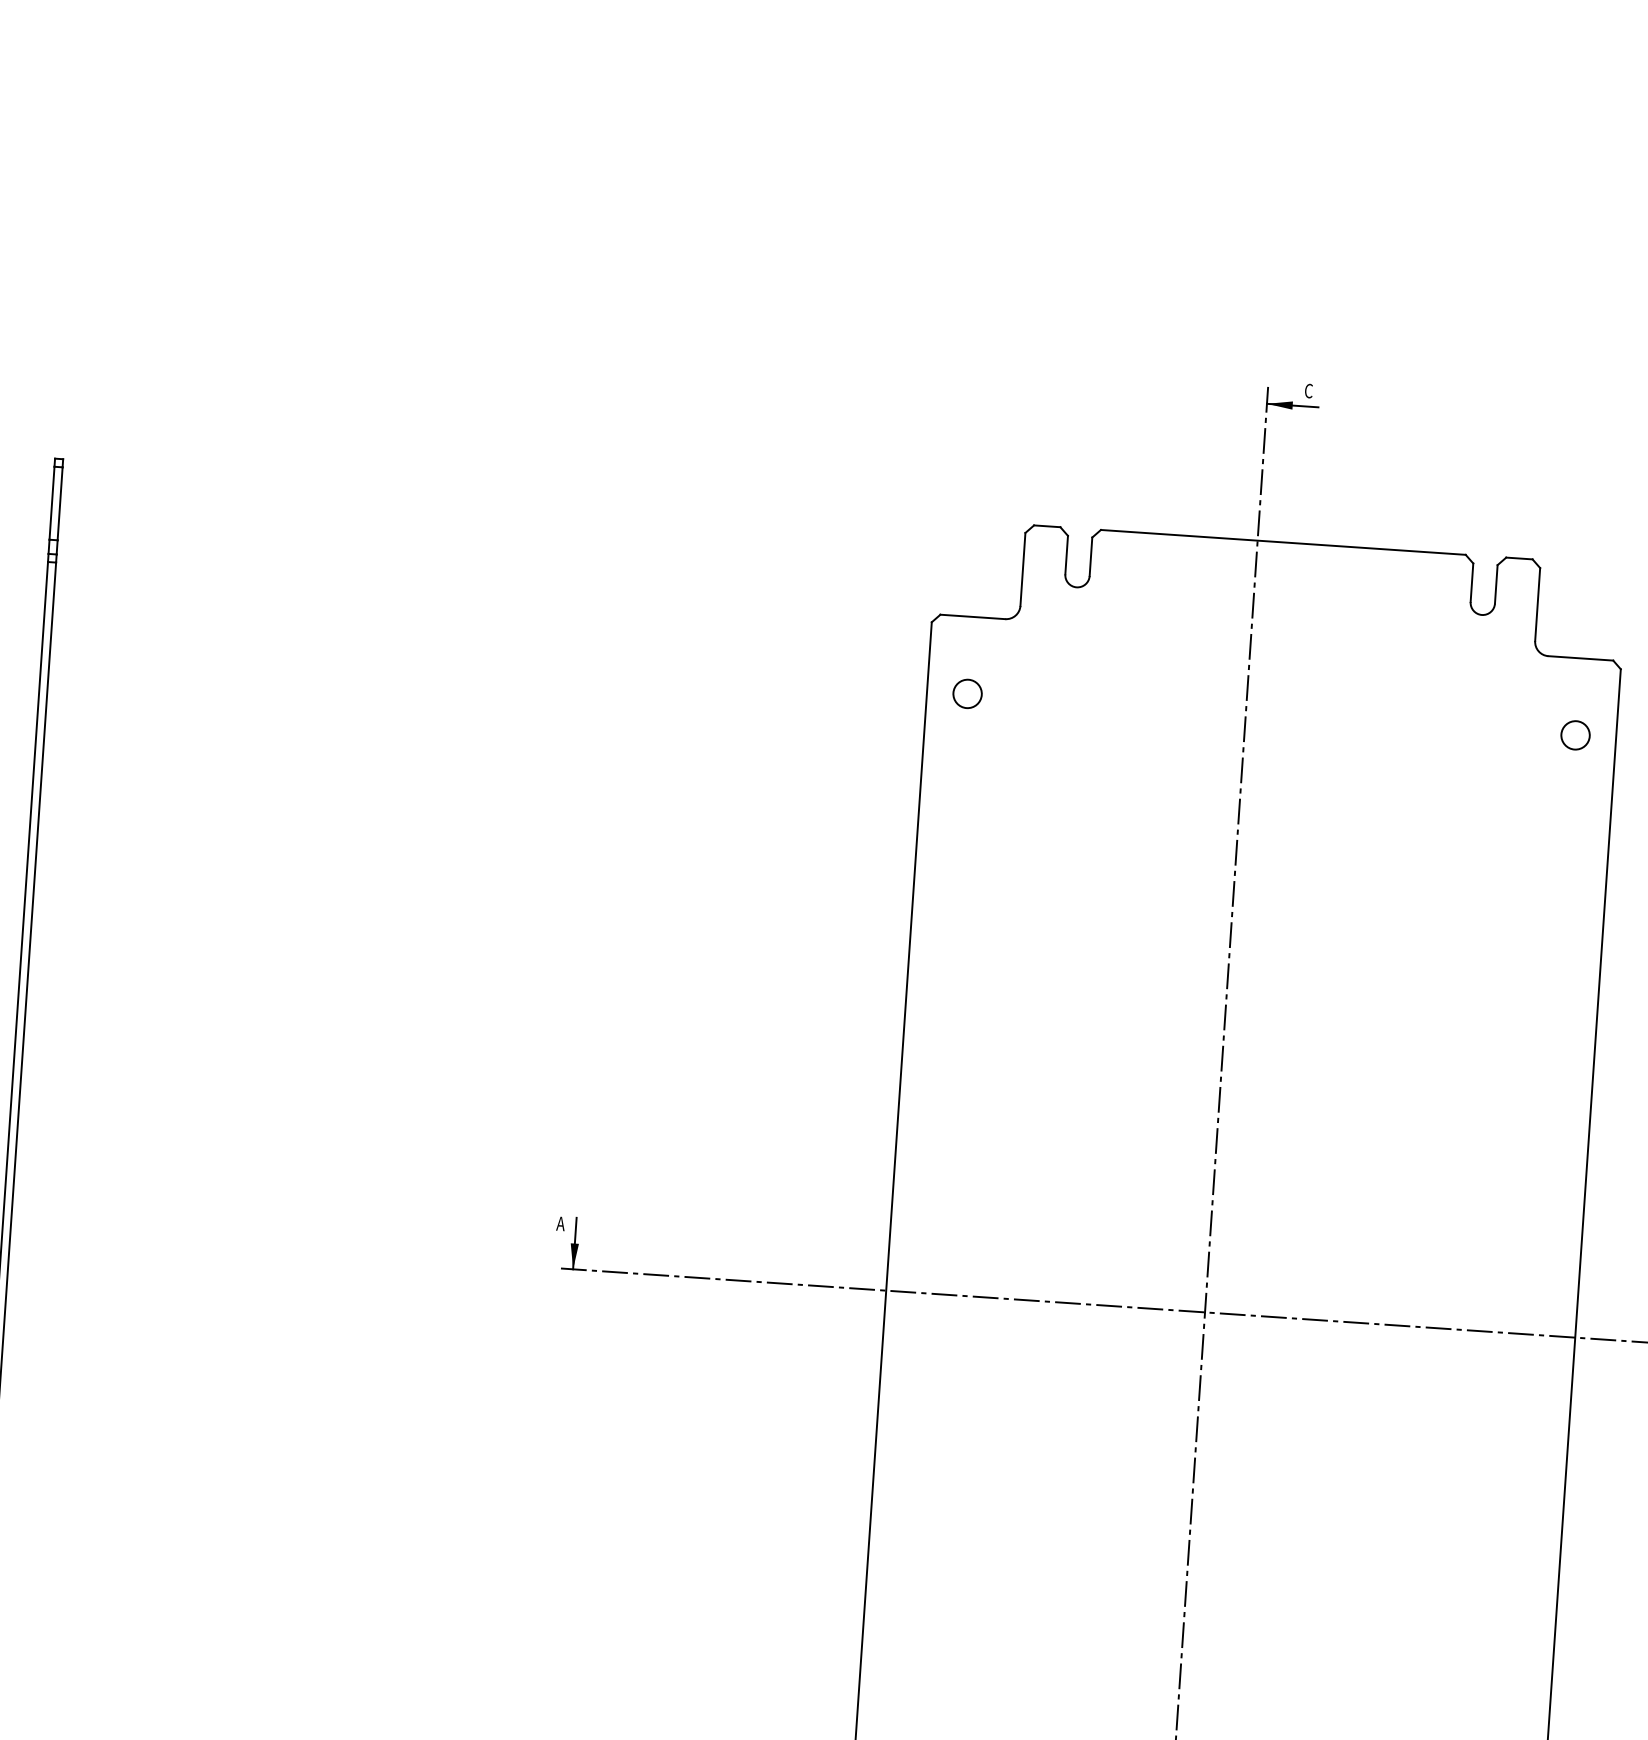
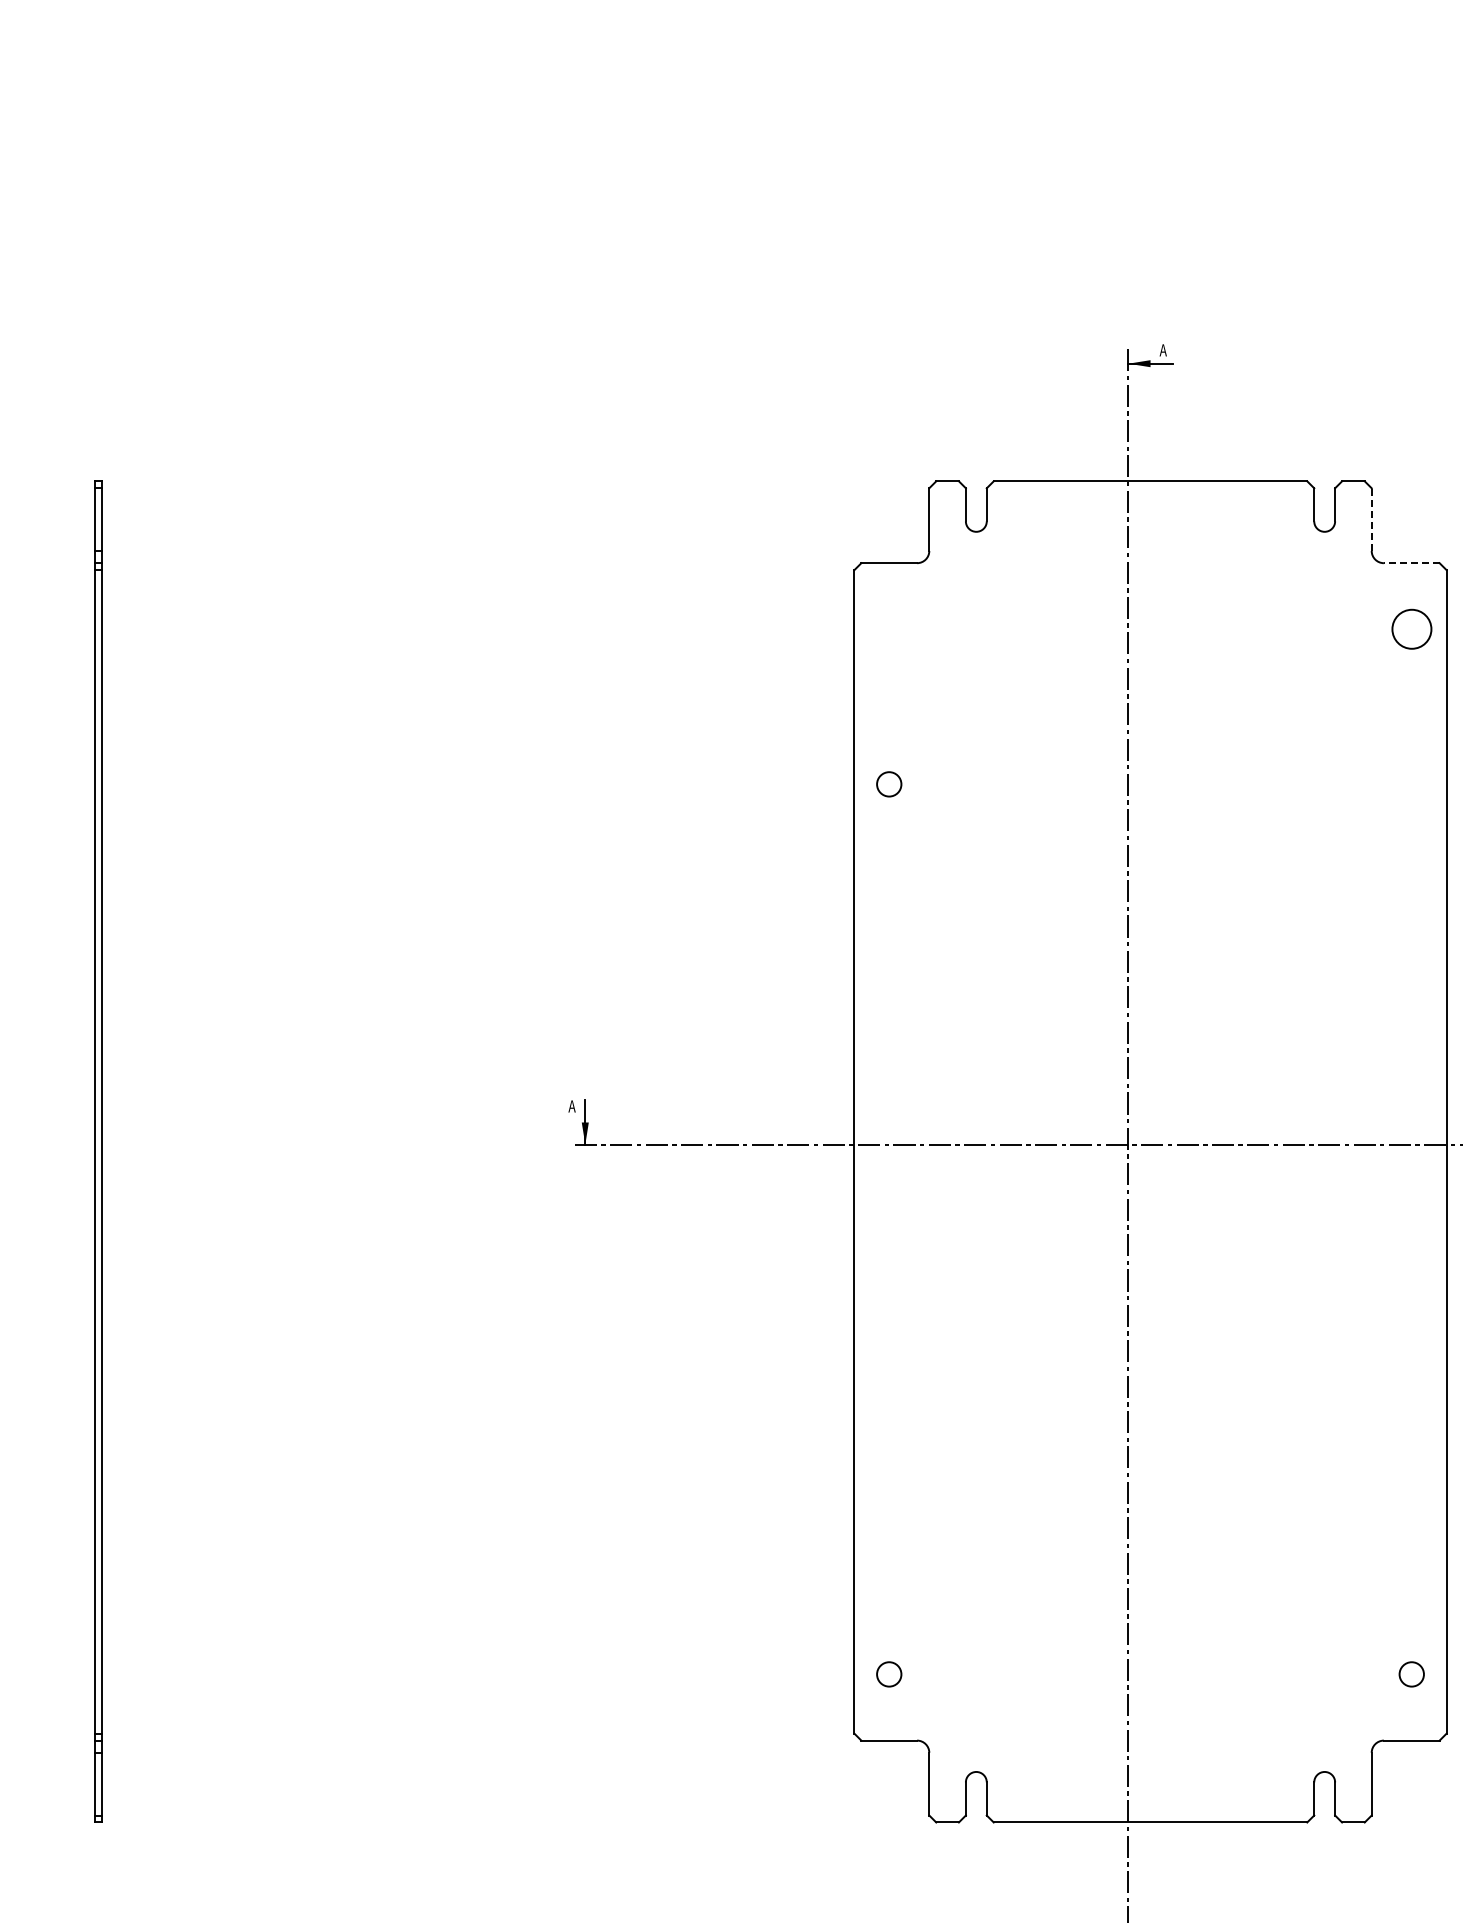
text: (1307, 391) -> (1162, 350), C -> A
line: (1537, 604) -> (1371, 519), solid -> dashed
line: (1580, 658) -> (1411, 563), solid -> dashed
circle: (967, 694) -> (889, 784), moved
circle: (1575, 735) -> (1411, 629), size x1.6

